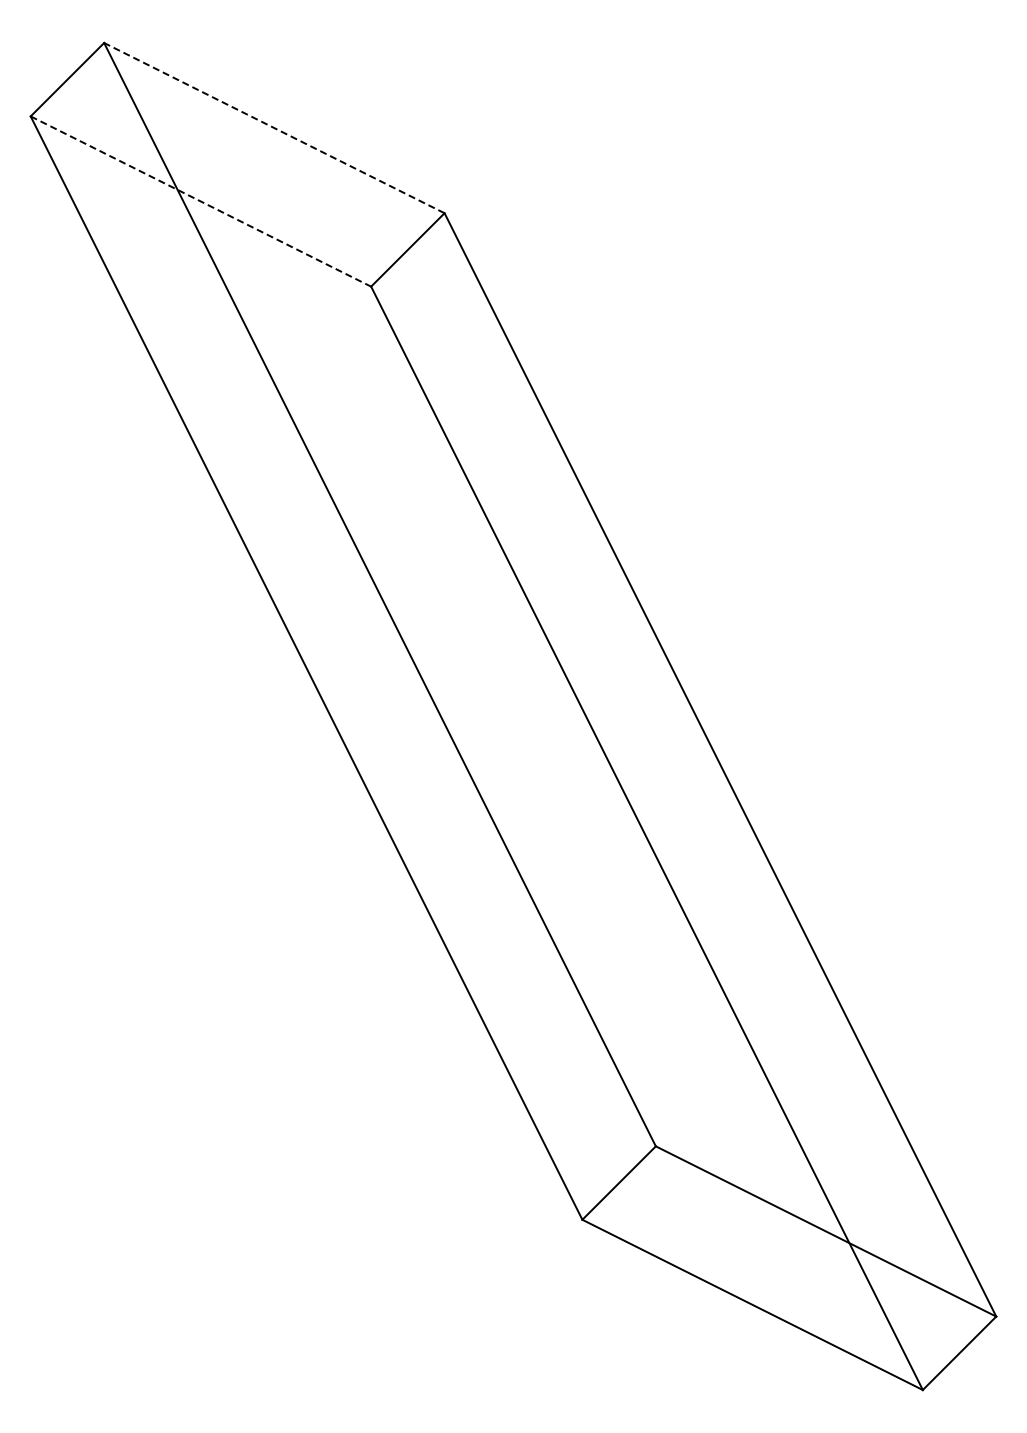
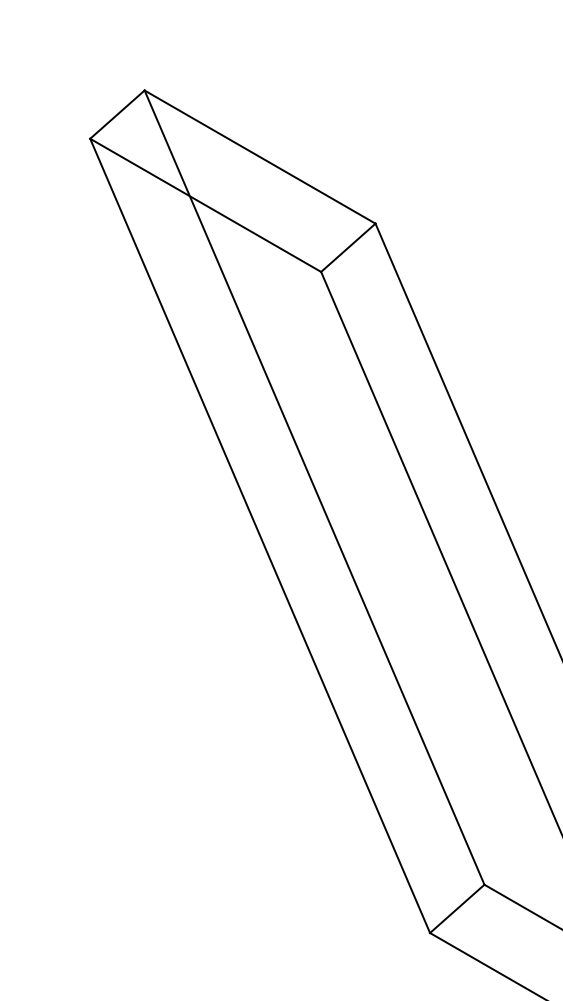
line: (273, 127) -> (259, 156), dashed -> solid
line: (201, 201) -> (206, 205), dashed -> solid

